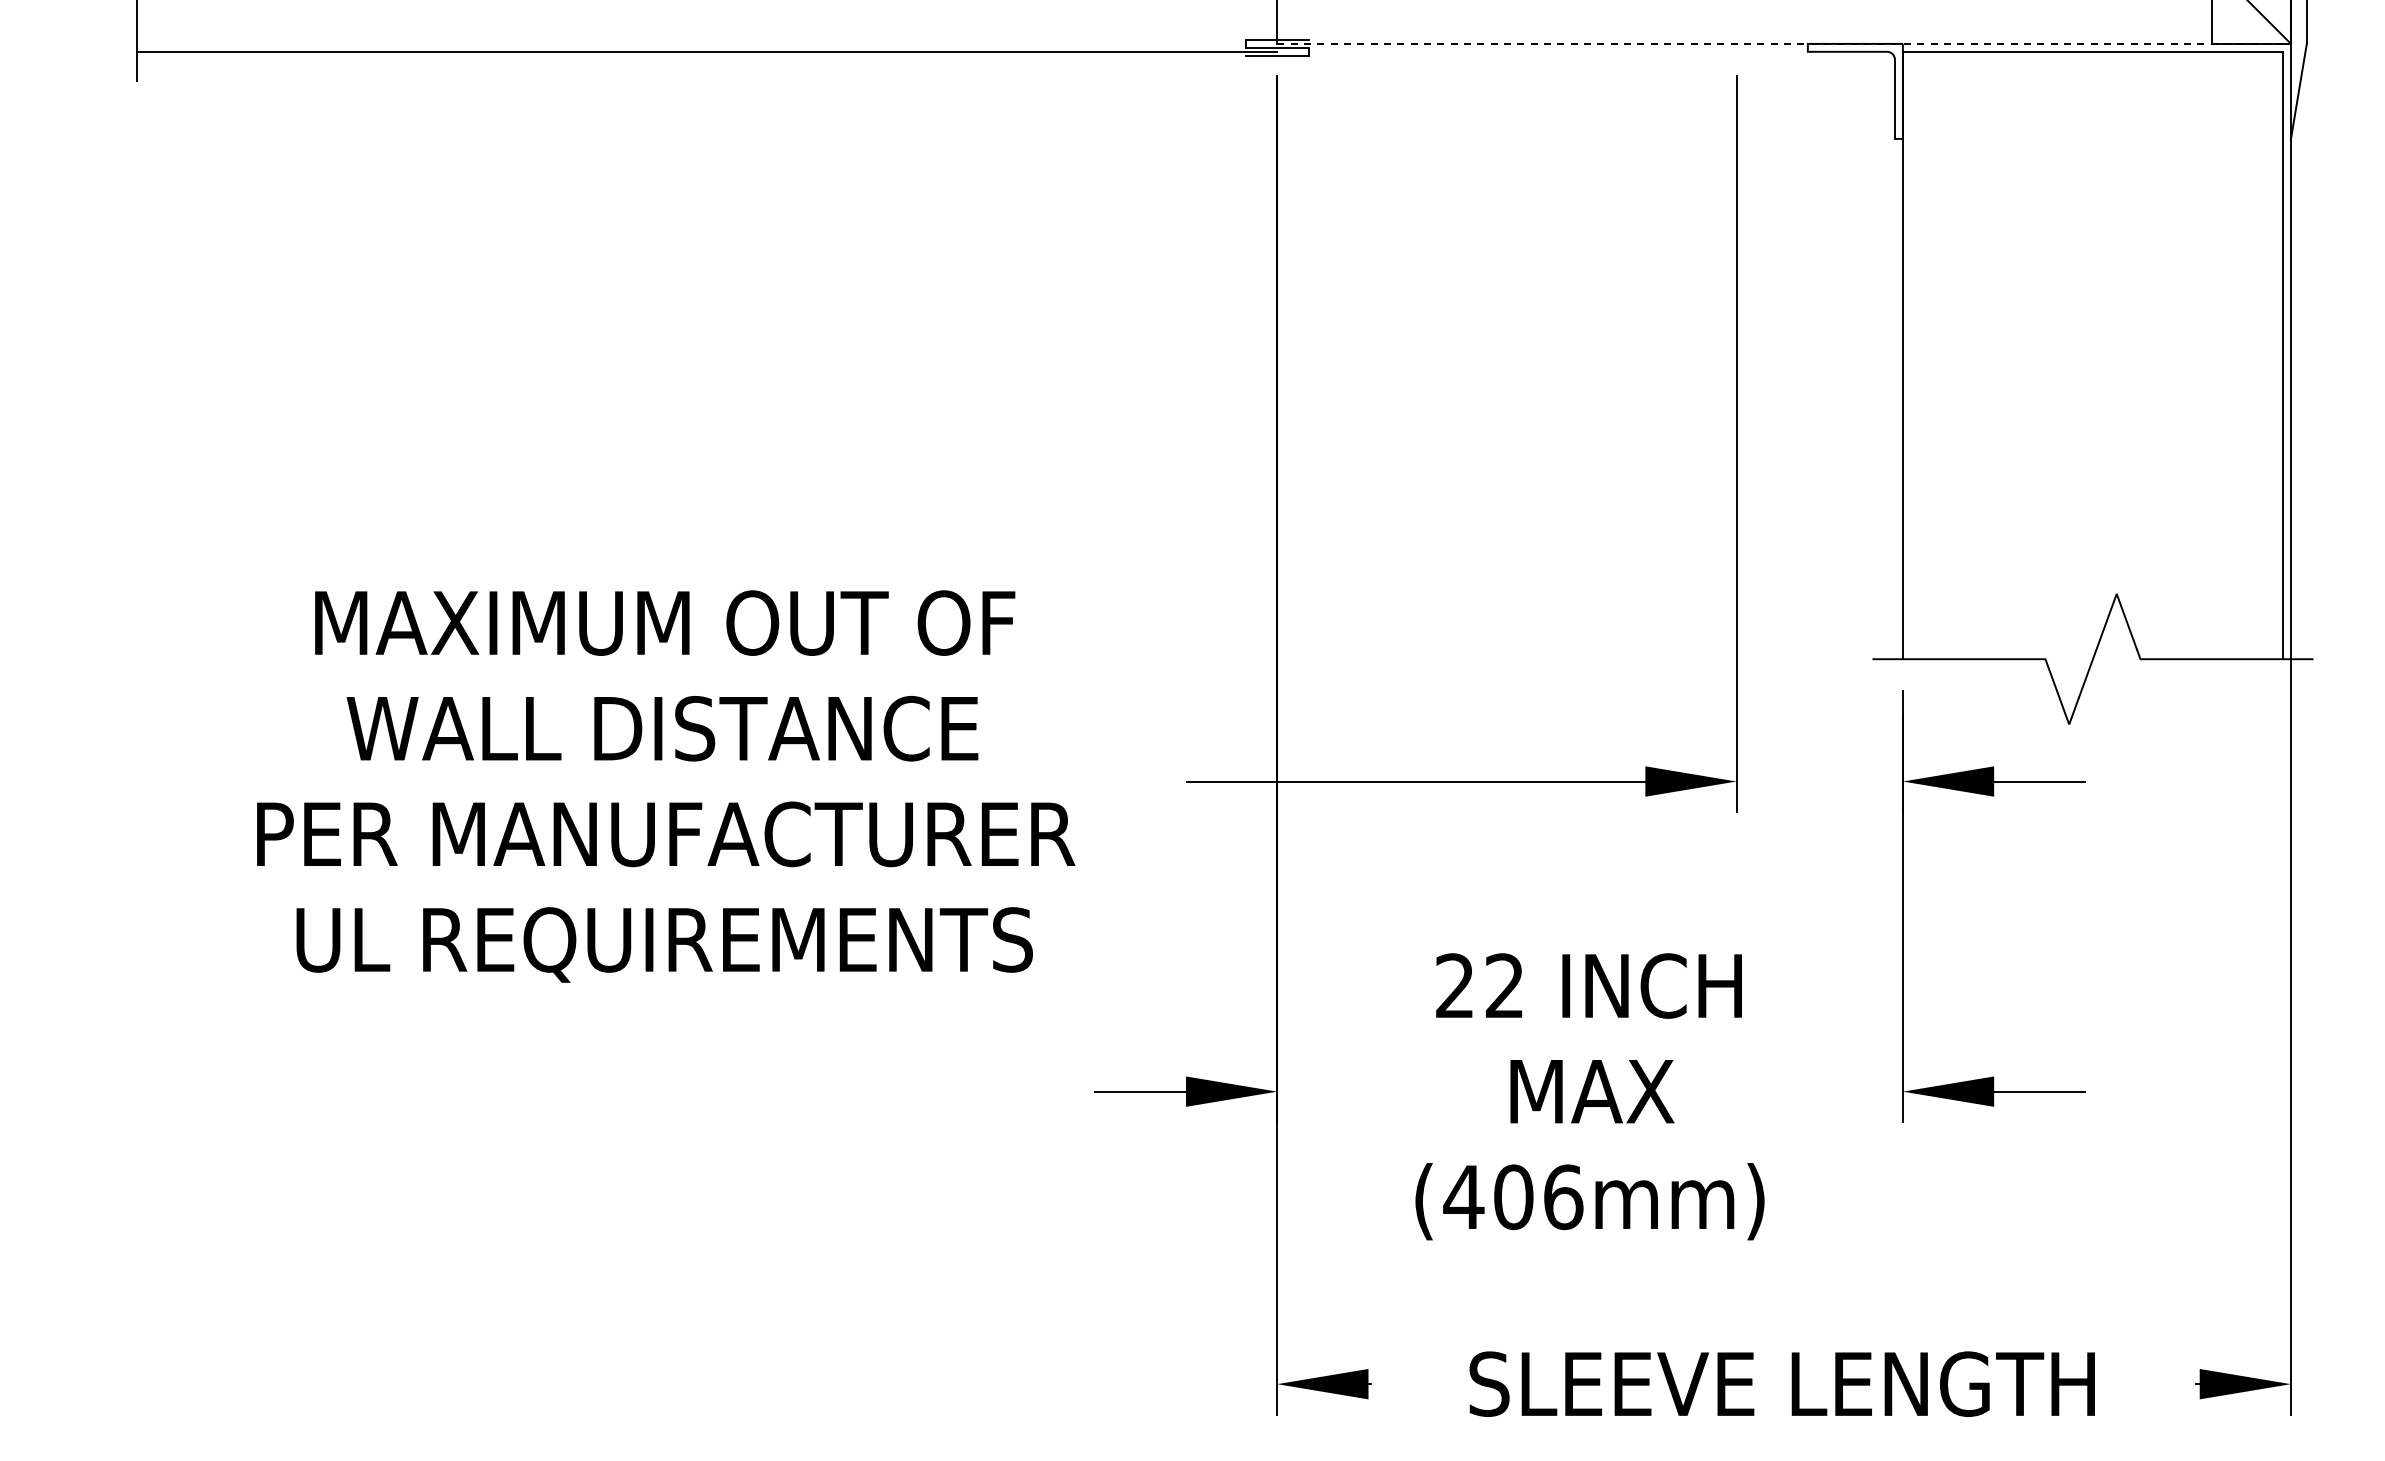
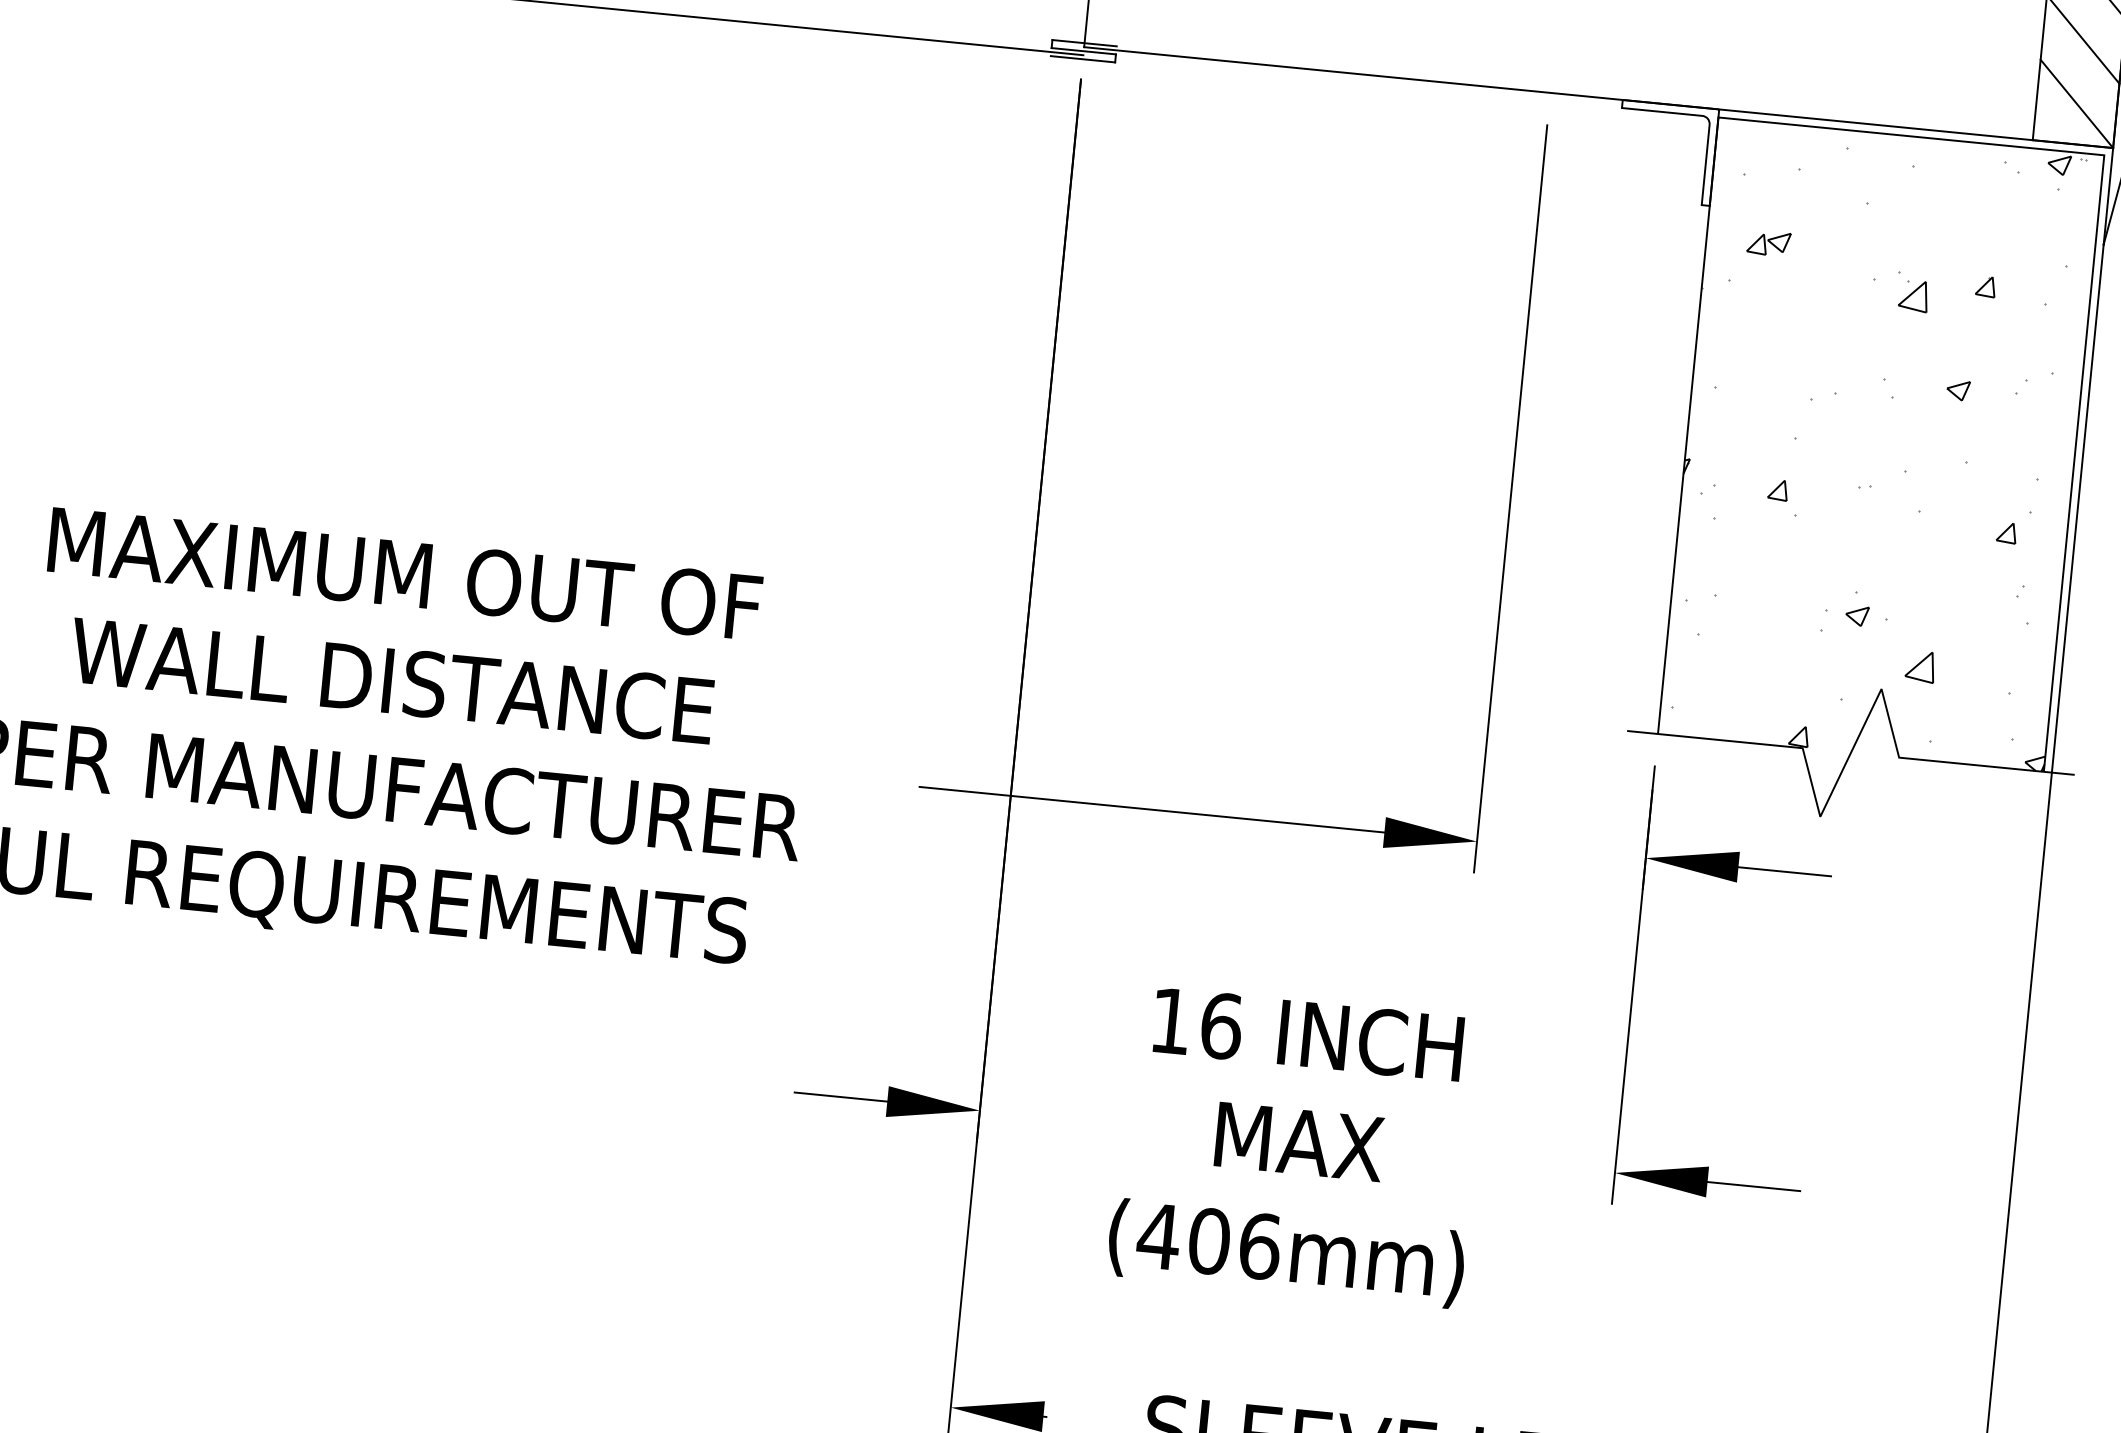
line: (1784, 43) -> (1599, 97), dashed -> solid
hatch: (2092, 357) -> (1880, 446), added
text: (1480, 985) -> (1196, 1023), 22 -> 16

